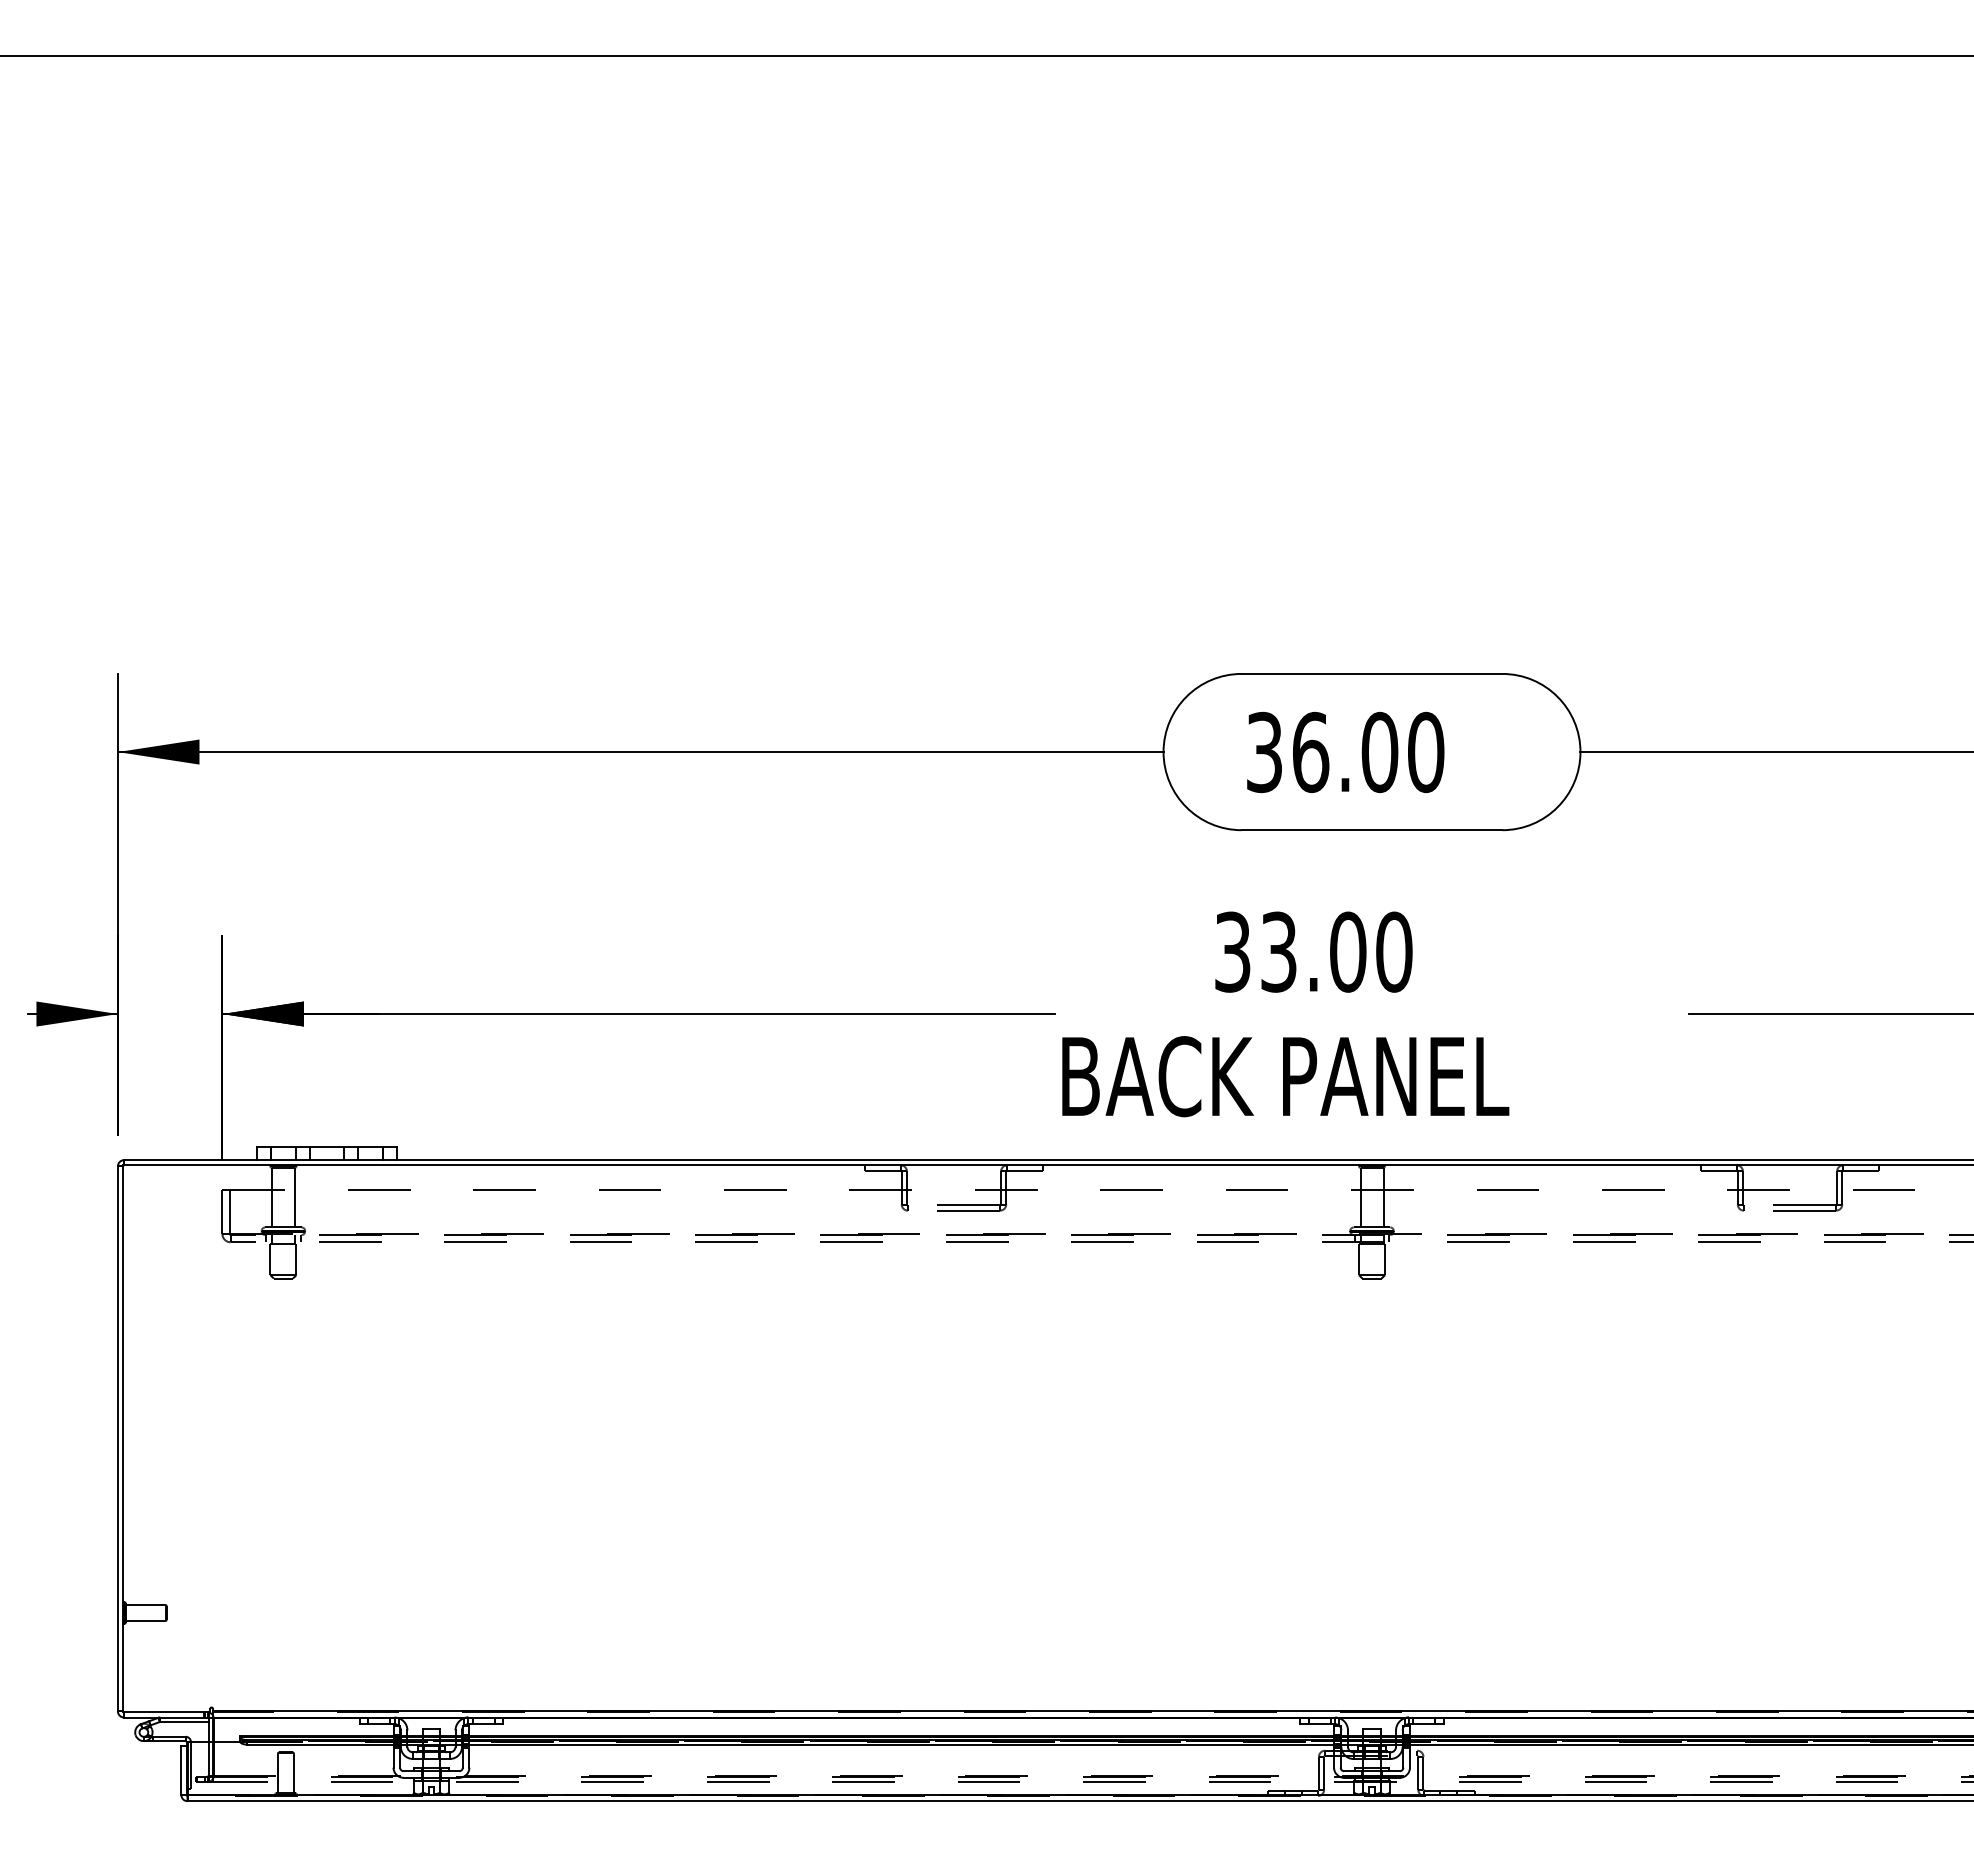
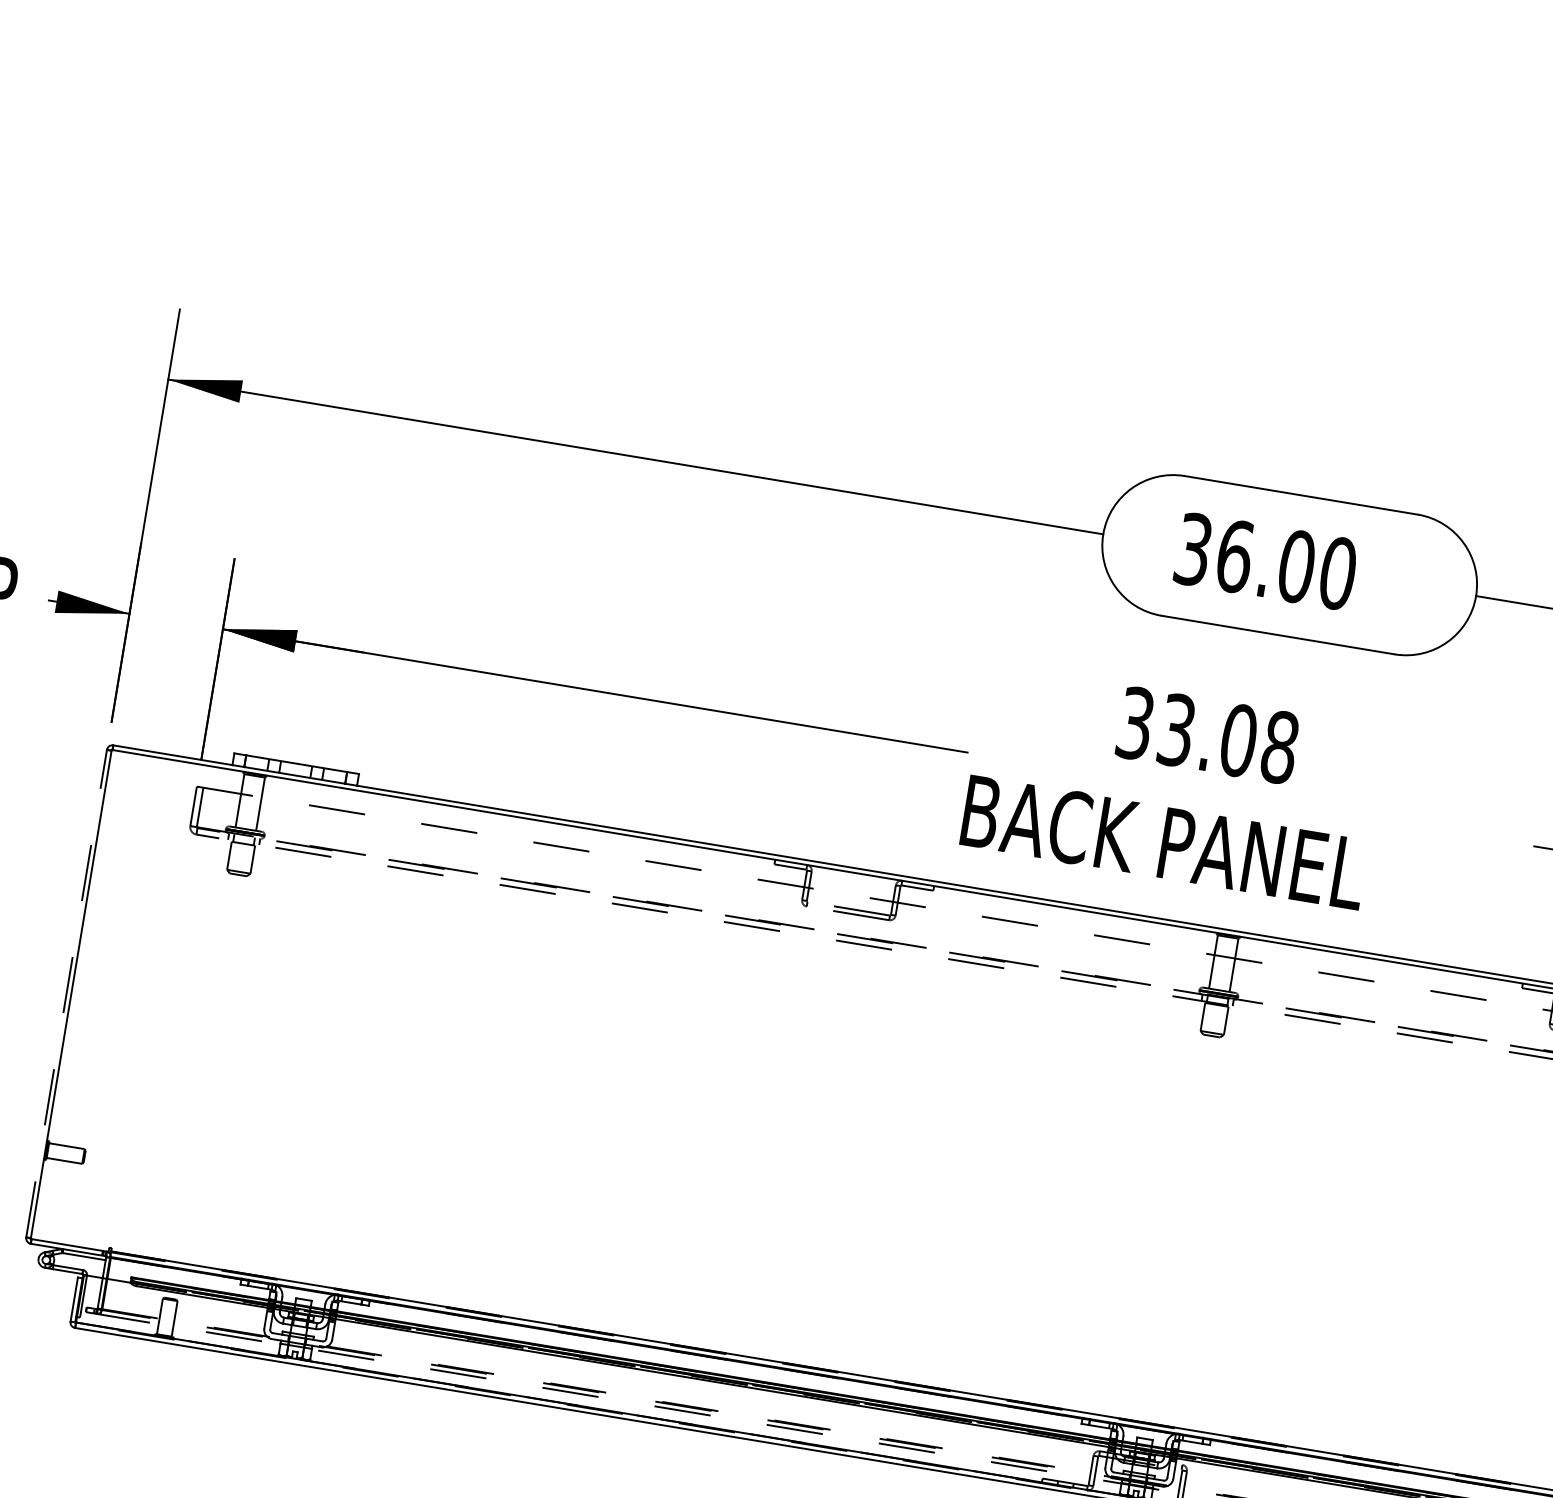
text: (1394, 951) -> (1280, 746), 33.00 -> 33.08
line: (117, 1438) -> (66, 993), solid -> dashed

